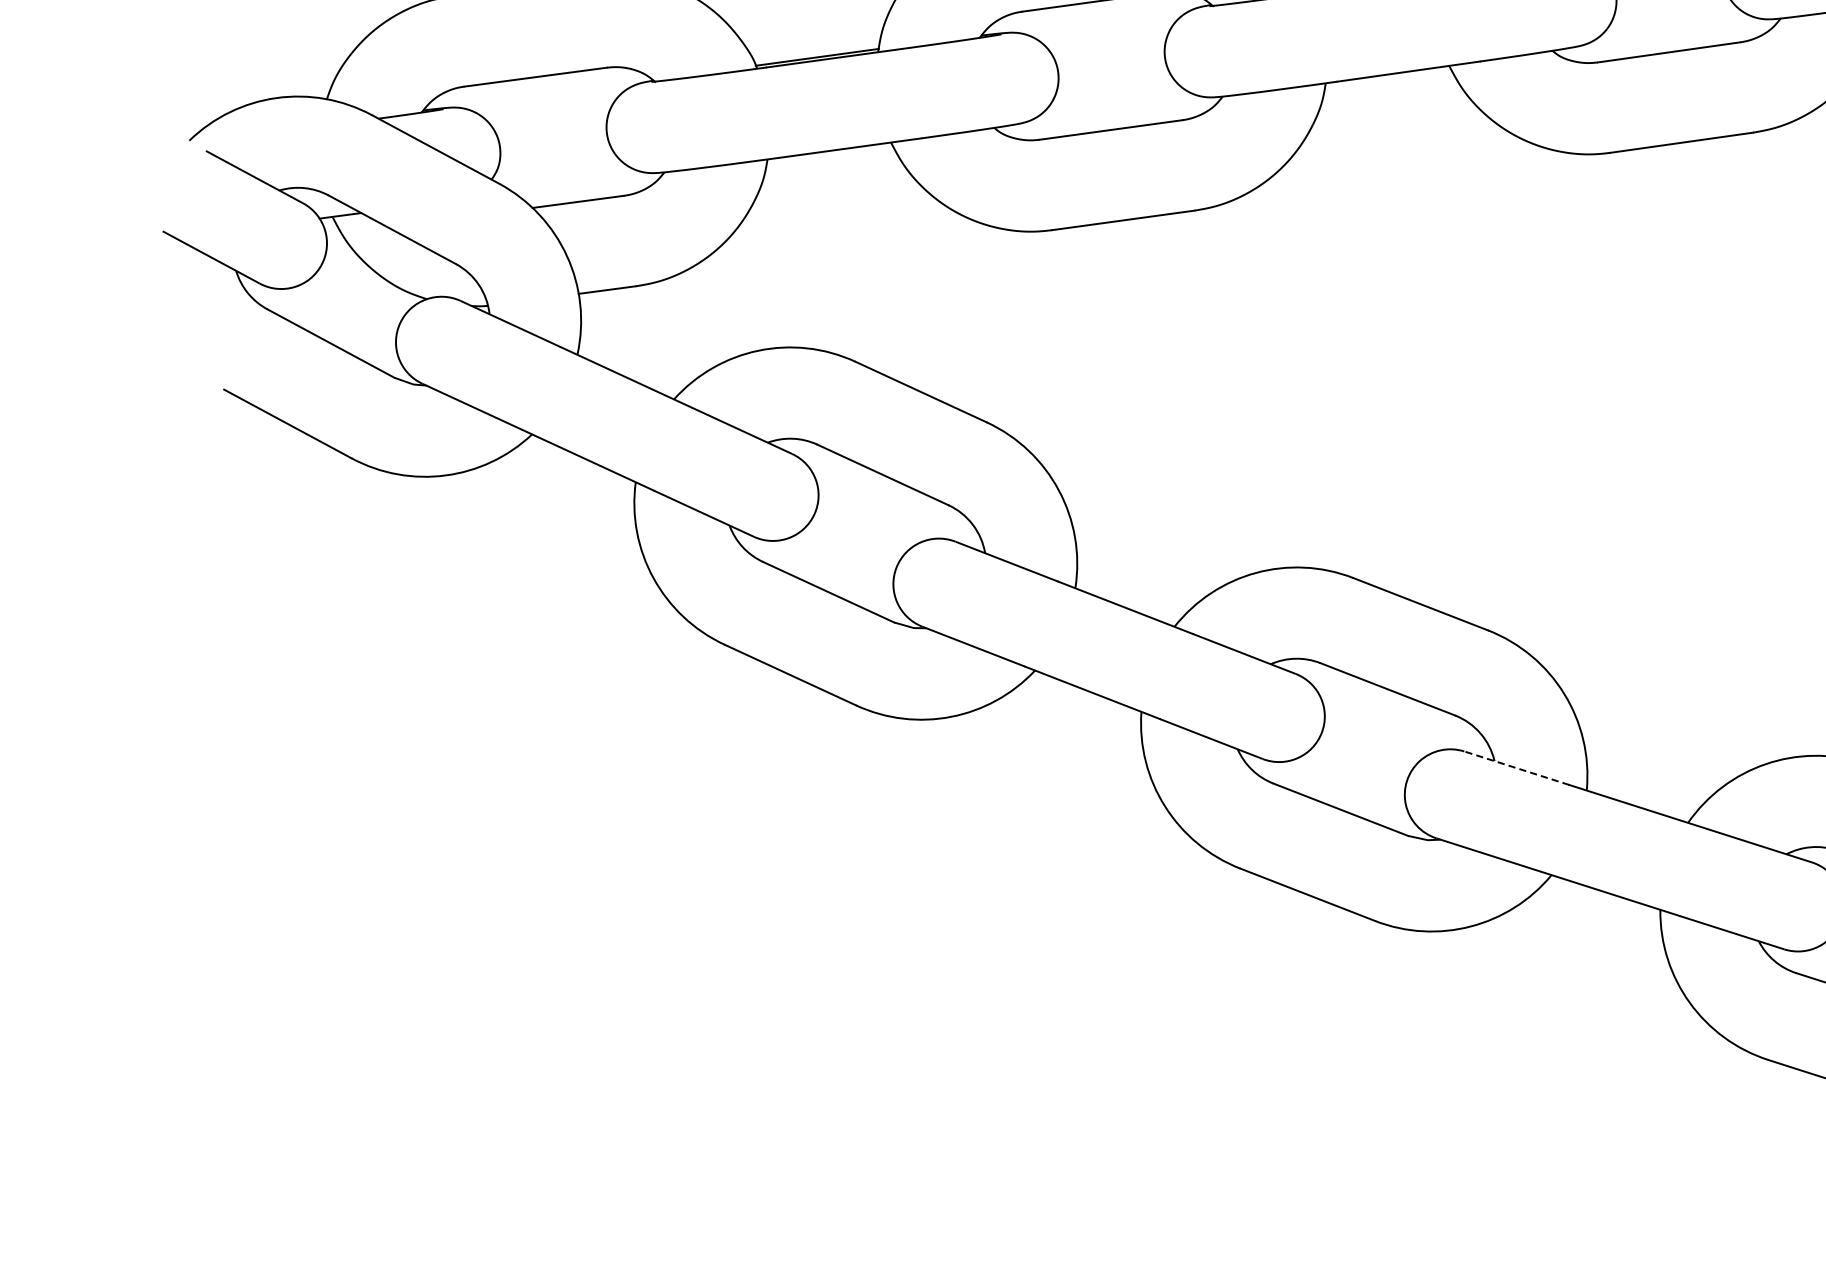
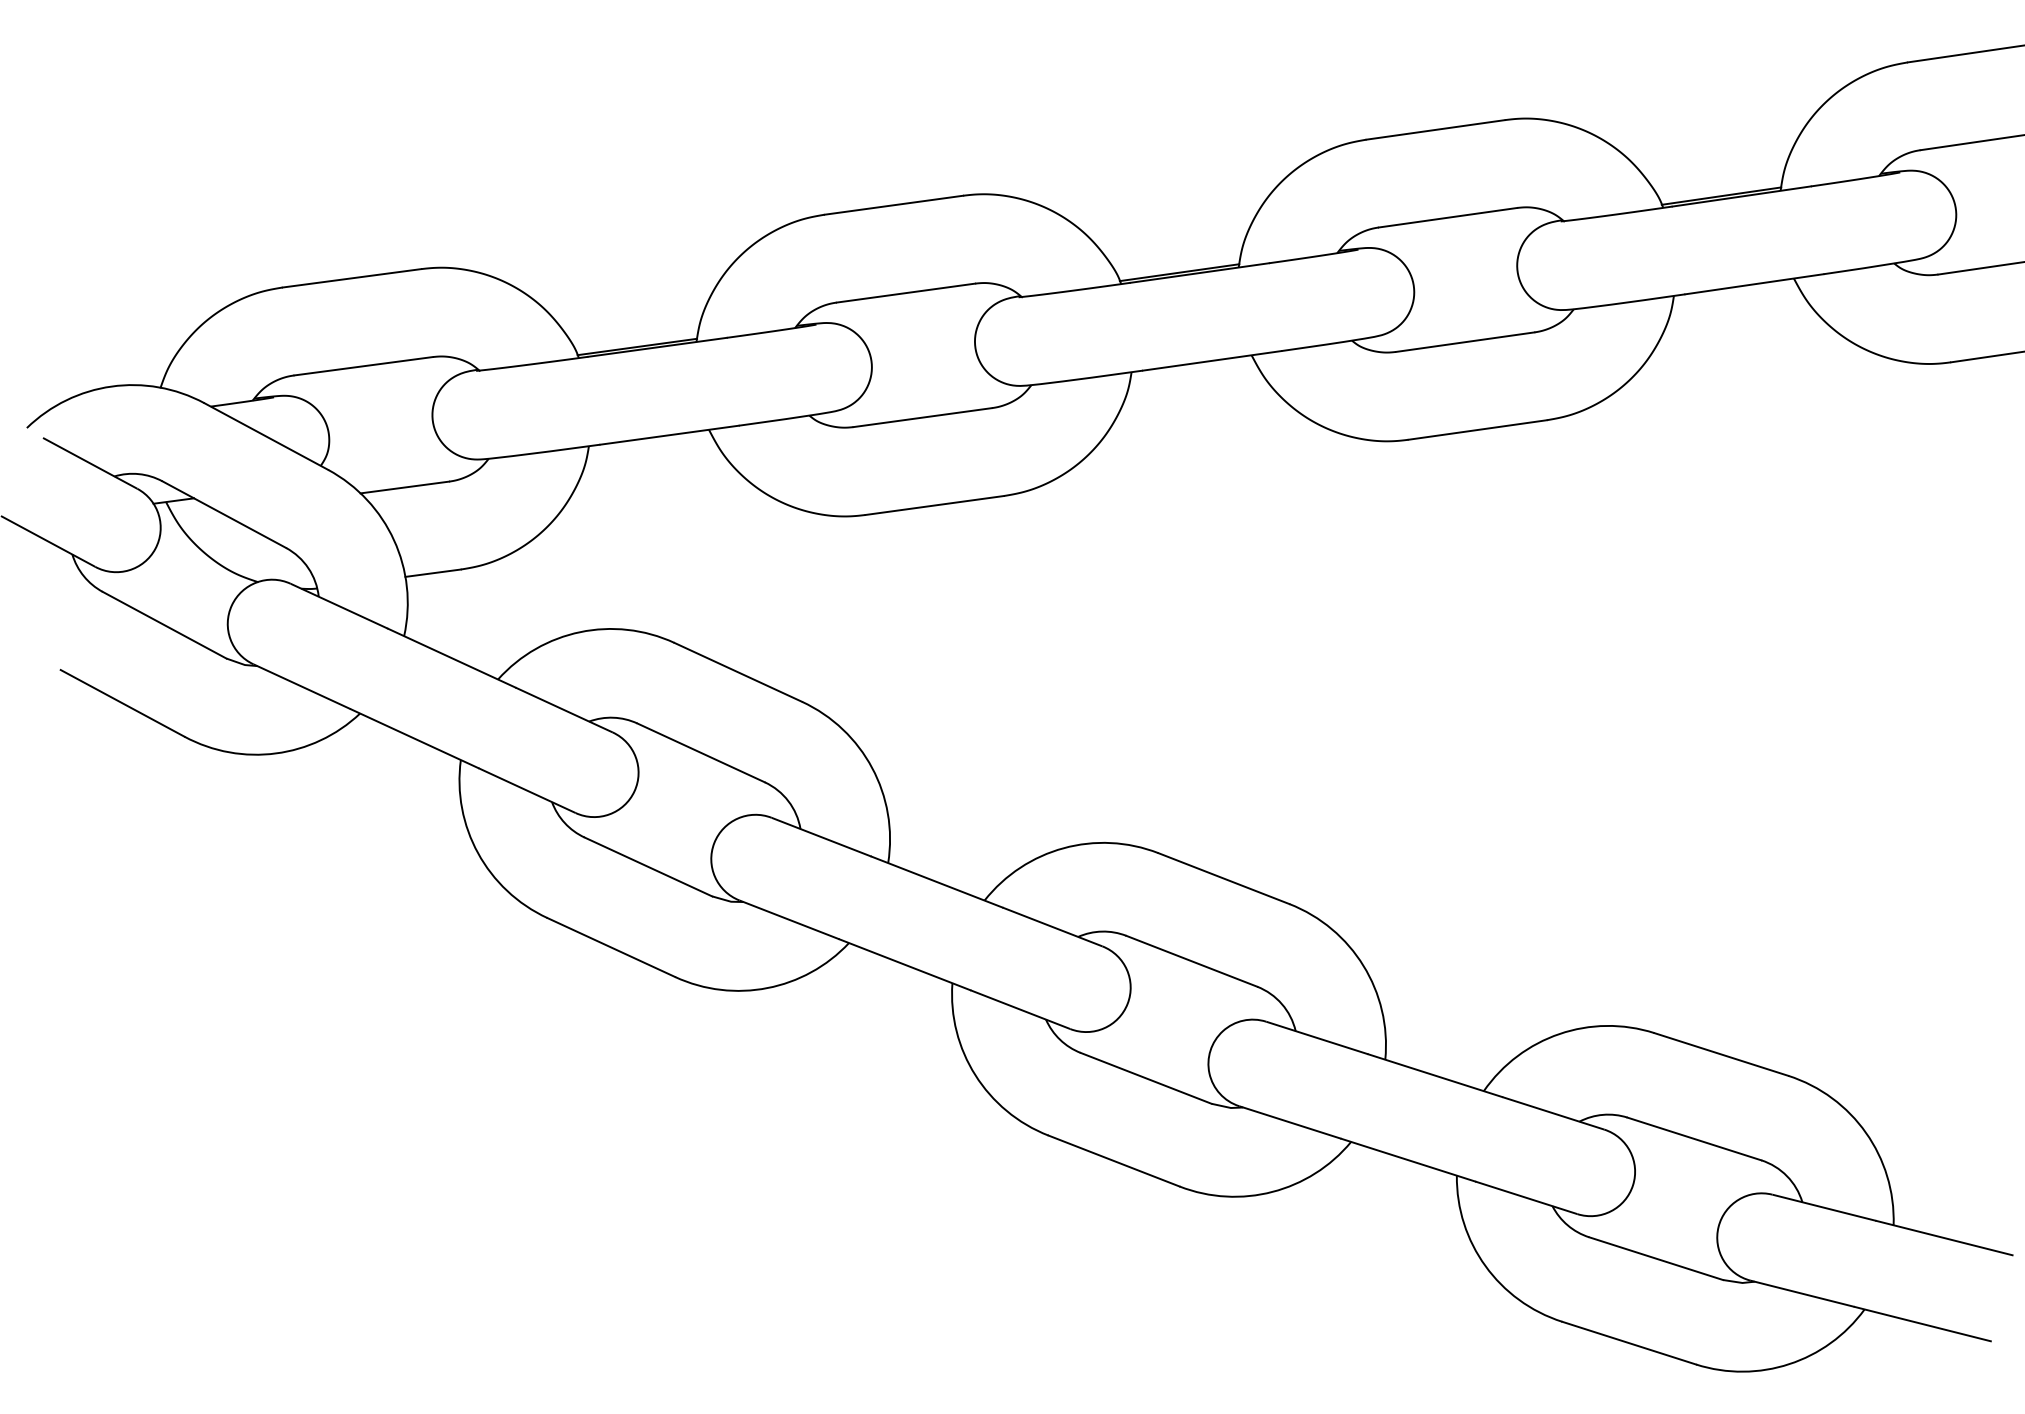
line: (1516, 768) -> (1317, 1038), dashed -> solid

